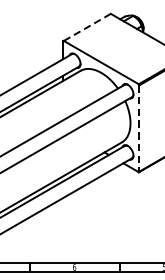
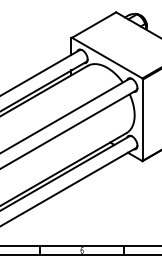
line: (86, 27) -> (93, 25), dashed -> solid
line: (139, 128) -> (143, 120), dashed -> solid

